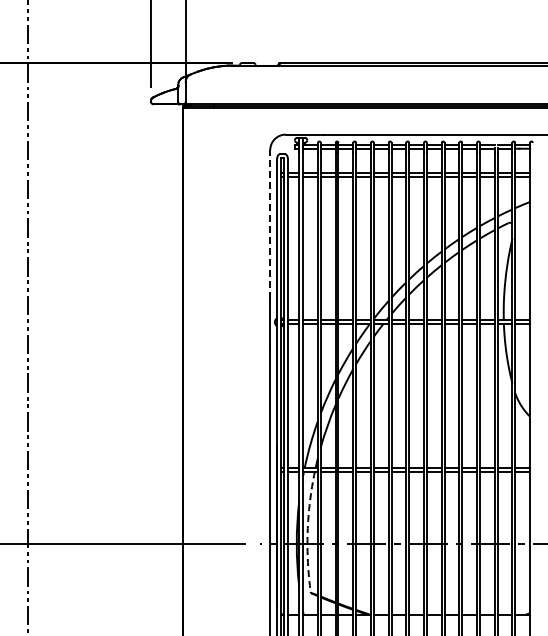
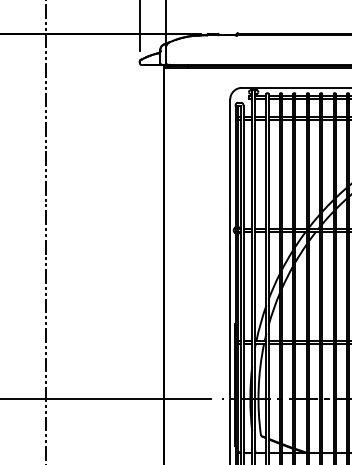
line: (270, 224) -> (230, 156), dashed -> solid
arc: (307, 532) -> (258, 390), dashed -> solid

